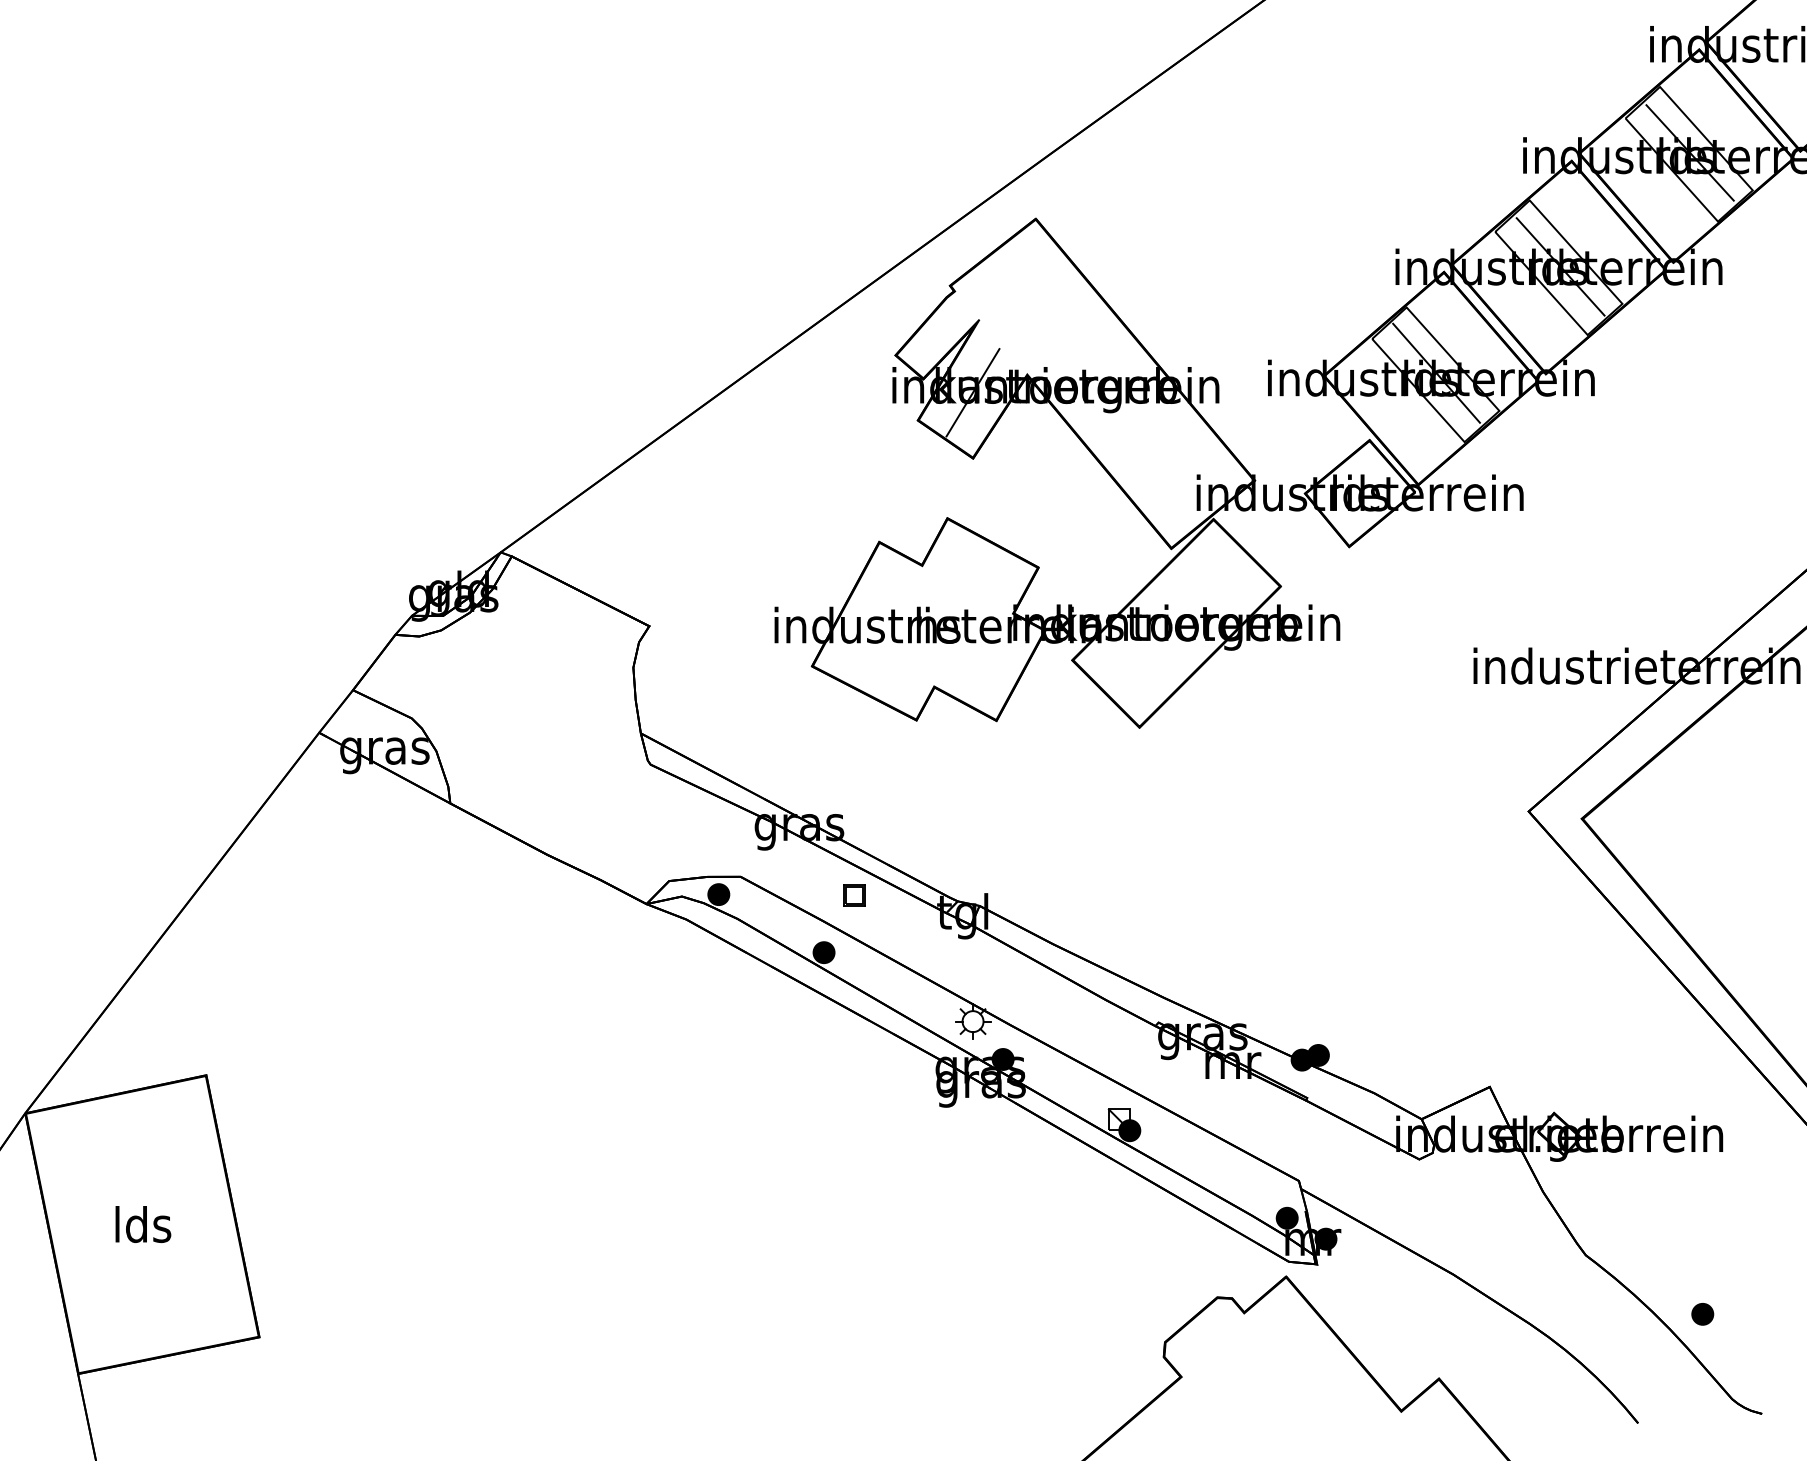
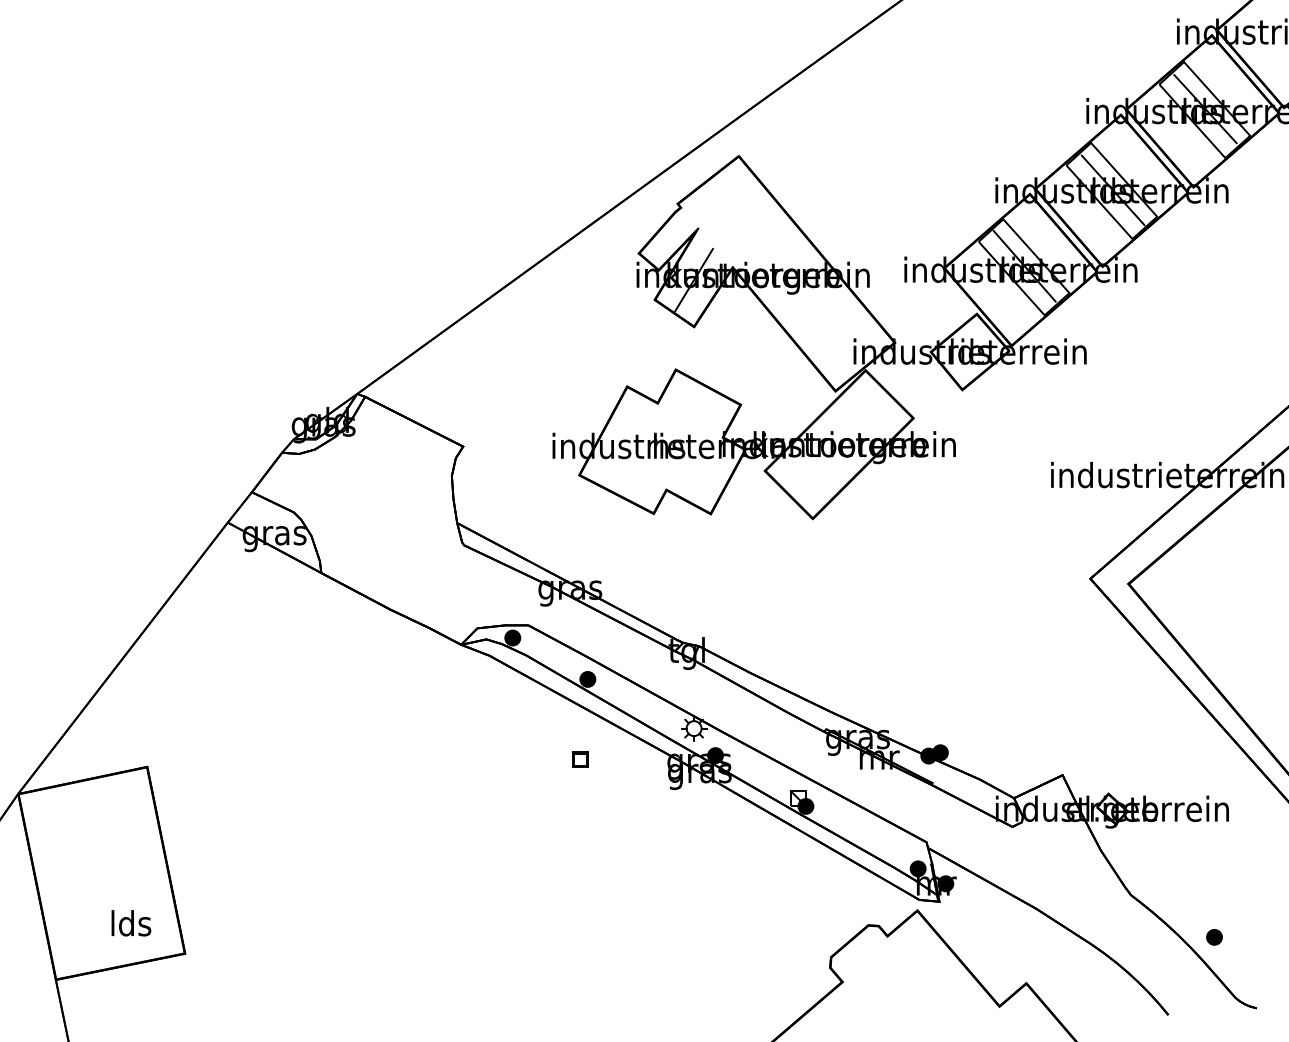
part: (854, 895) -> (580, 759), moved
text: (143, 1224) -> (131, 923), moved

